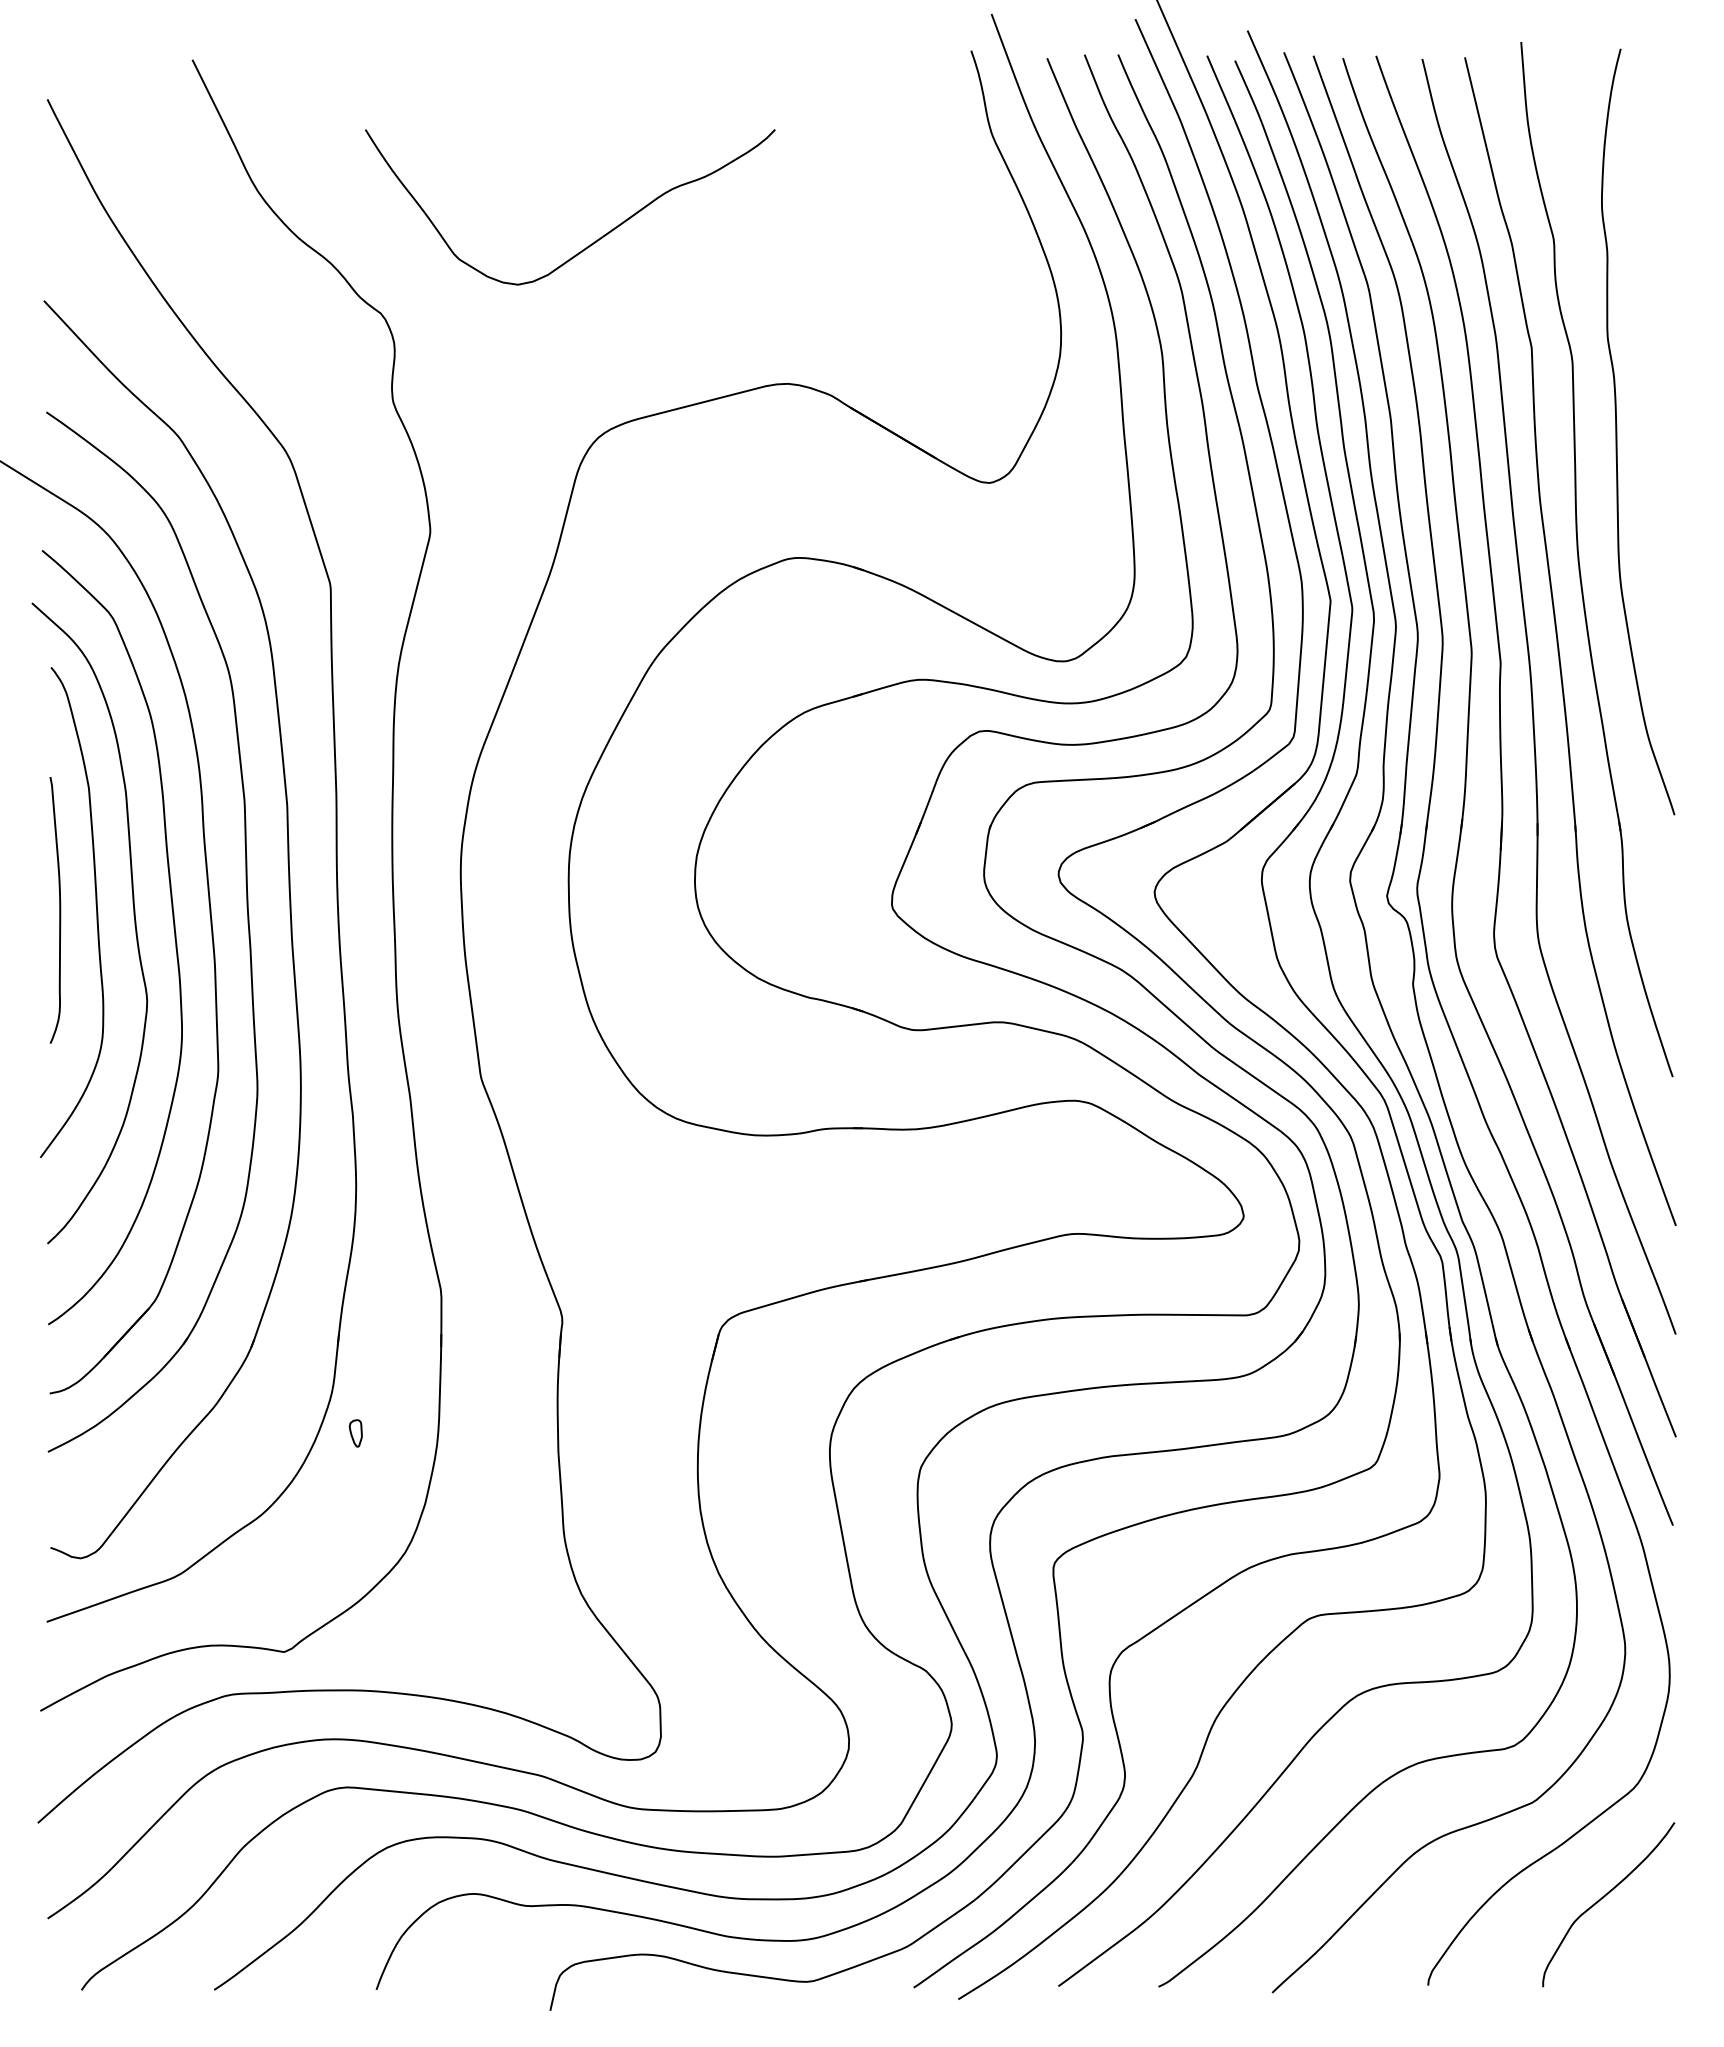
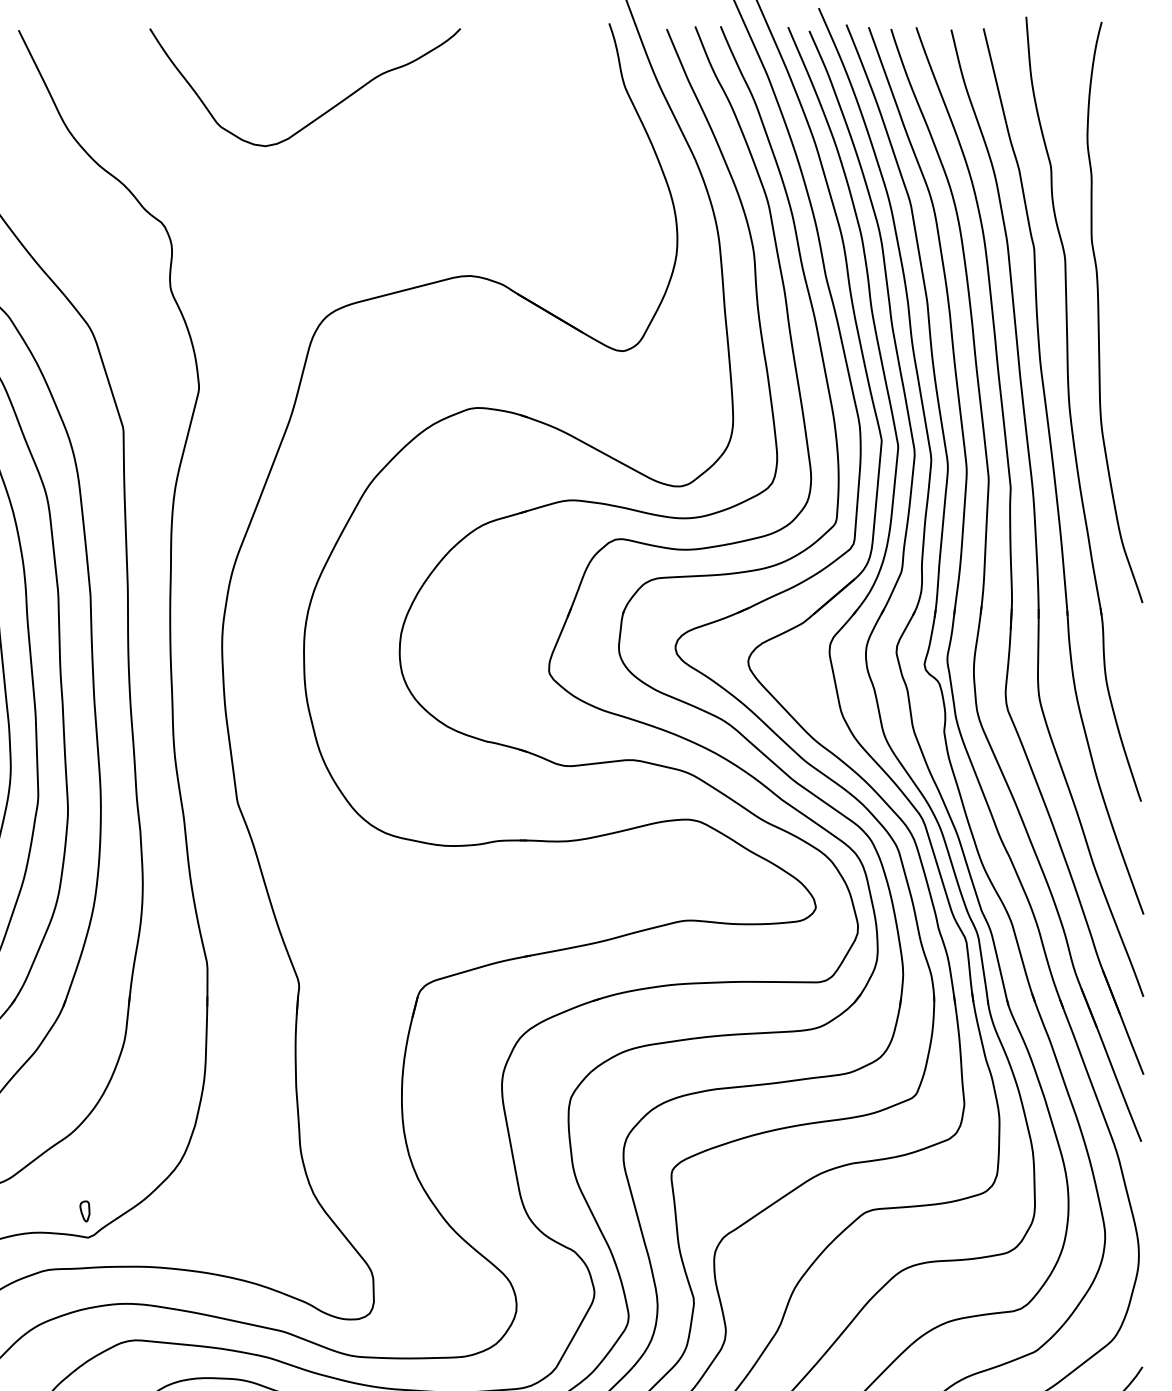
curve: (595, 240) -> (324, 112), moved
part: (355, 1433) -> (84, 1211), moved

